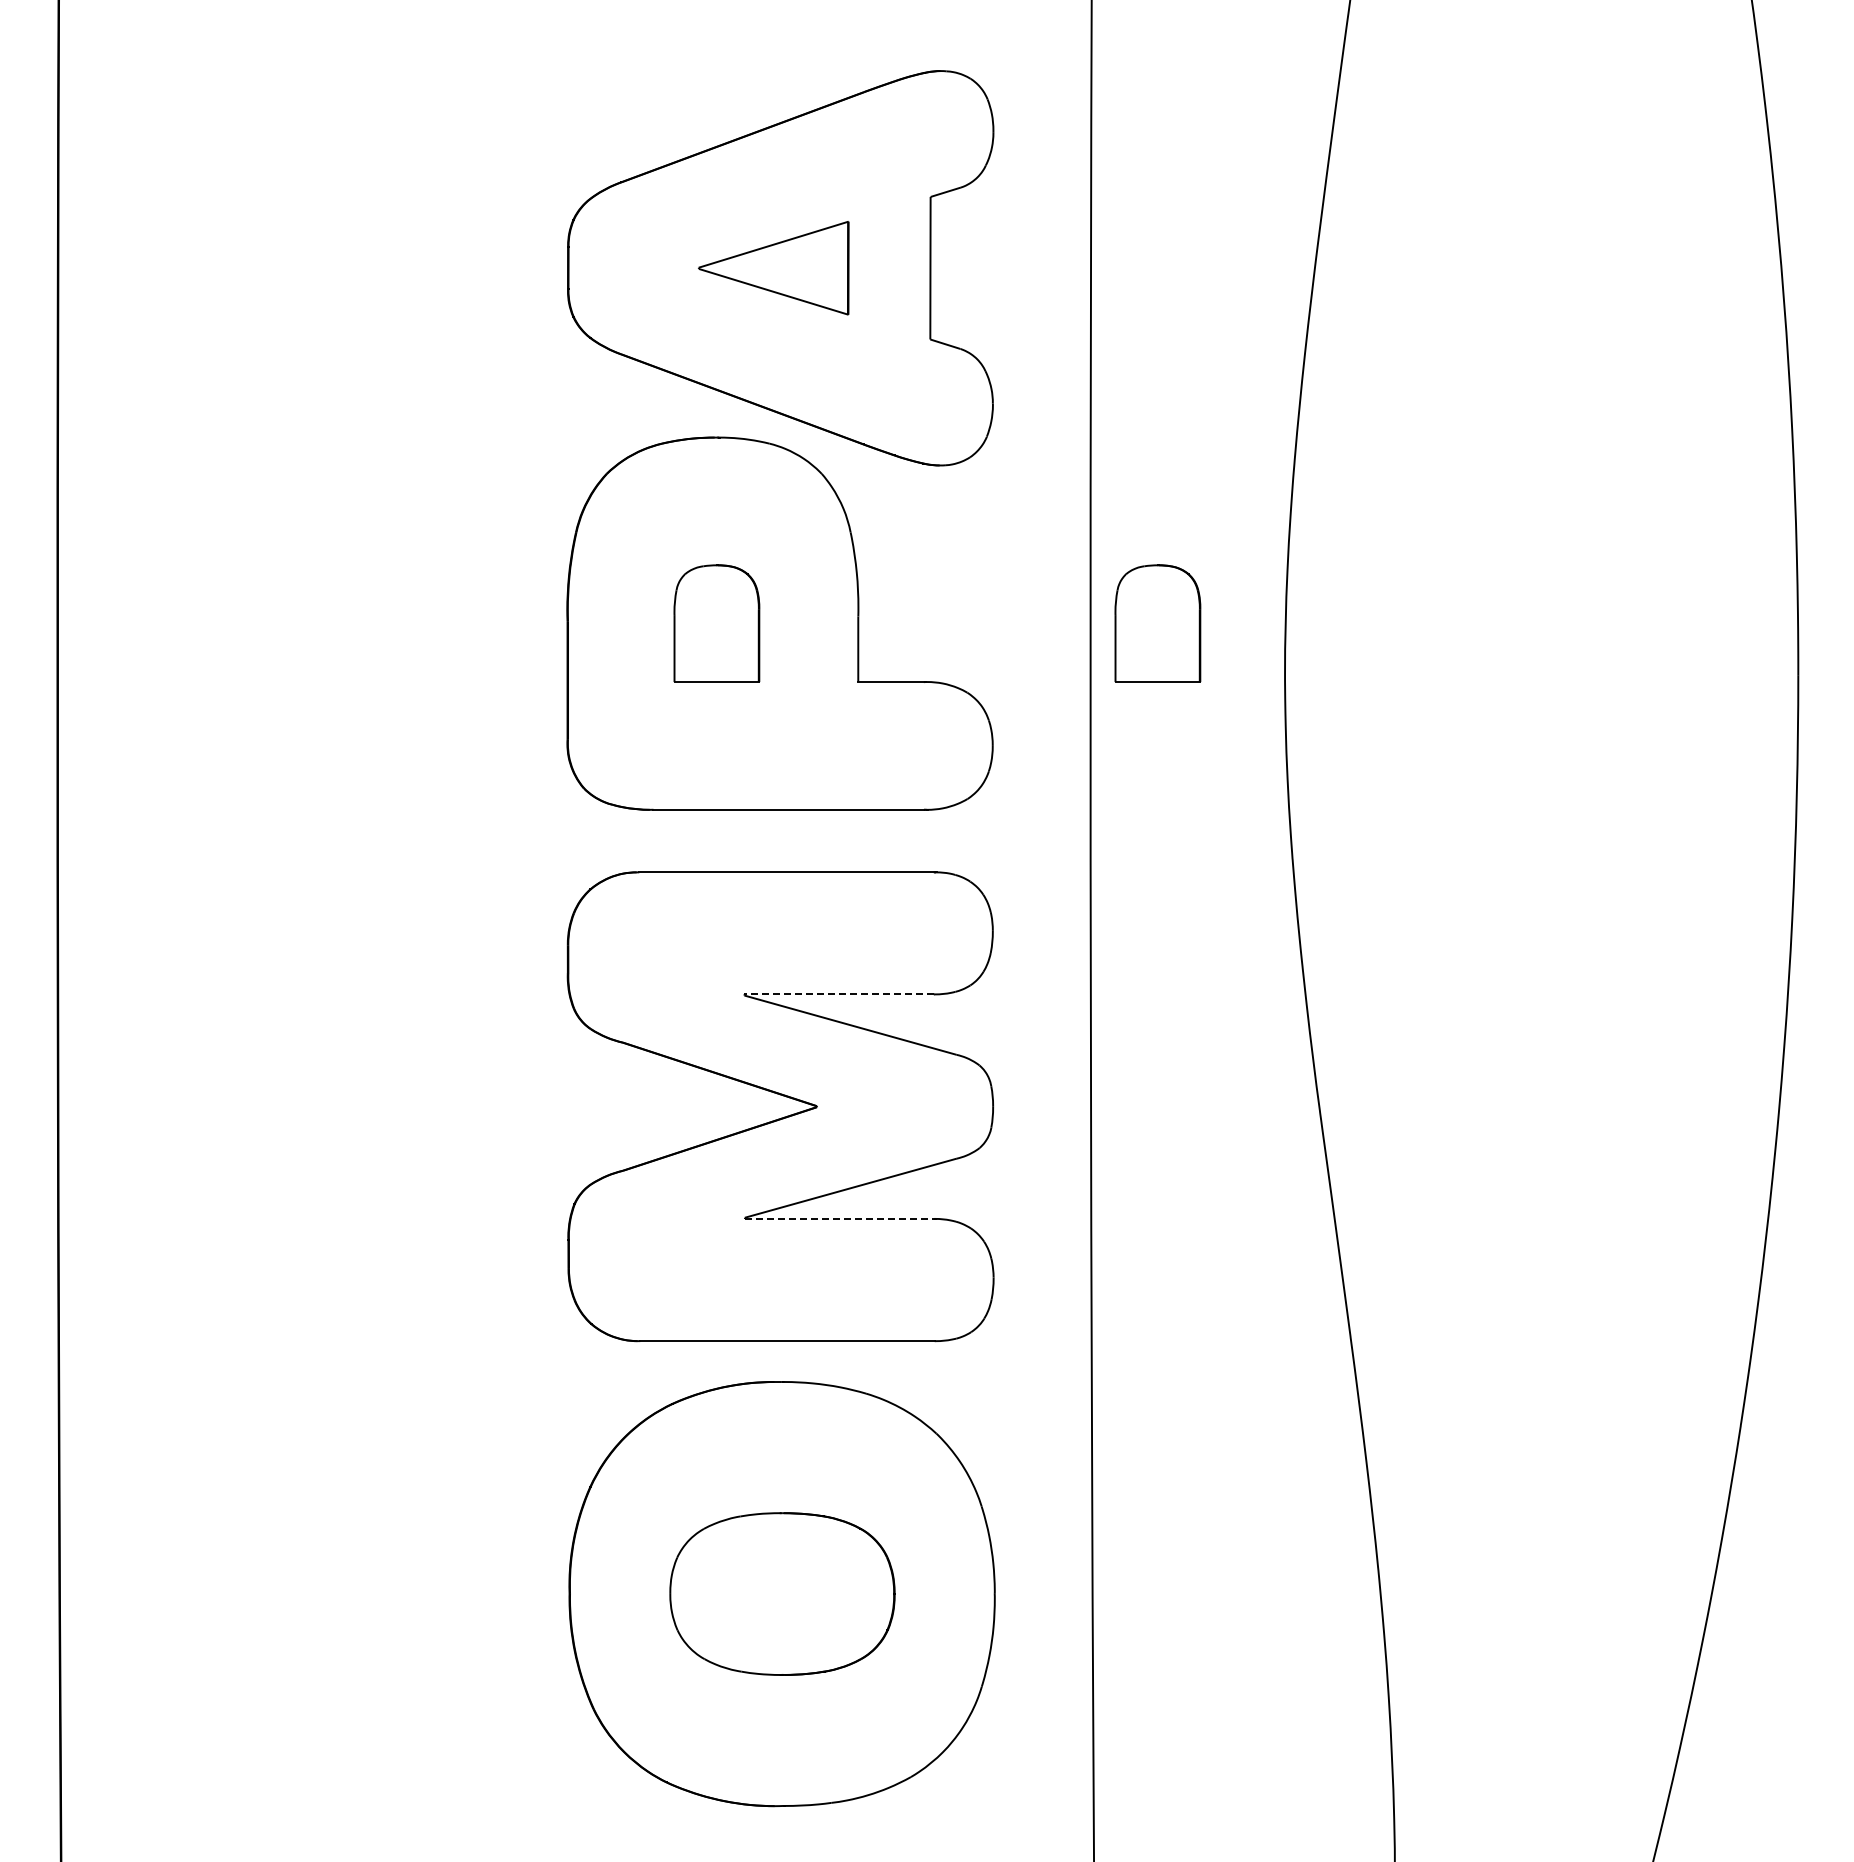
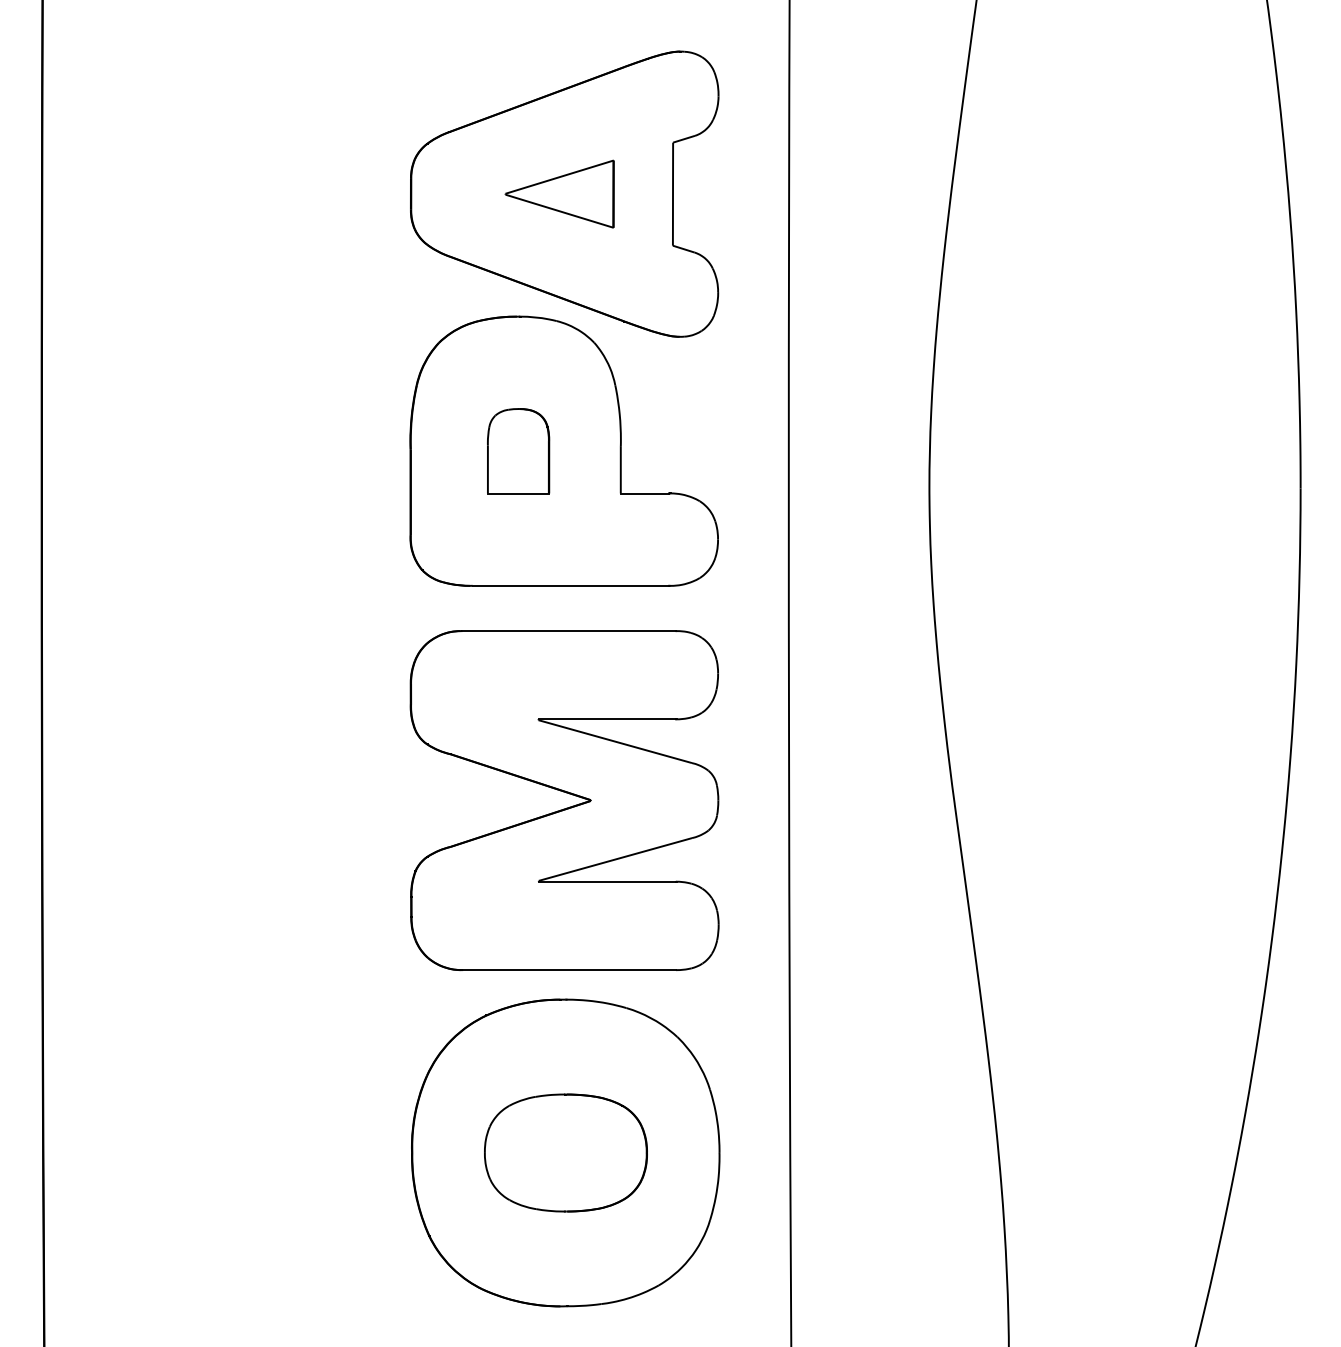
part: (1157, 623) -> (837, 451), removed
line: (839, 994) -> (607, 719), dashed -> solid
line: (839, 1218) -> (607, 881), dashed -> solid

